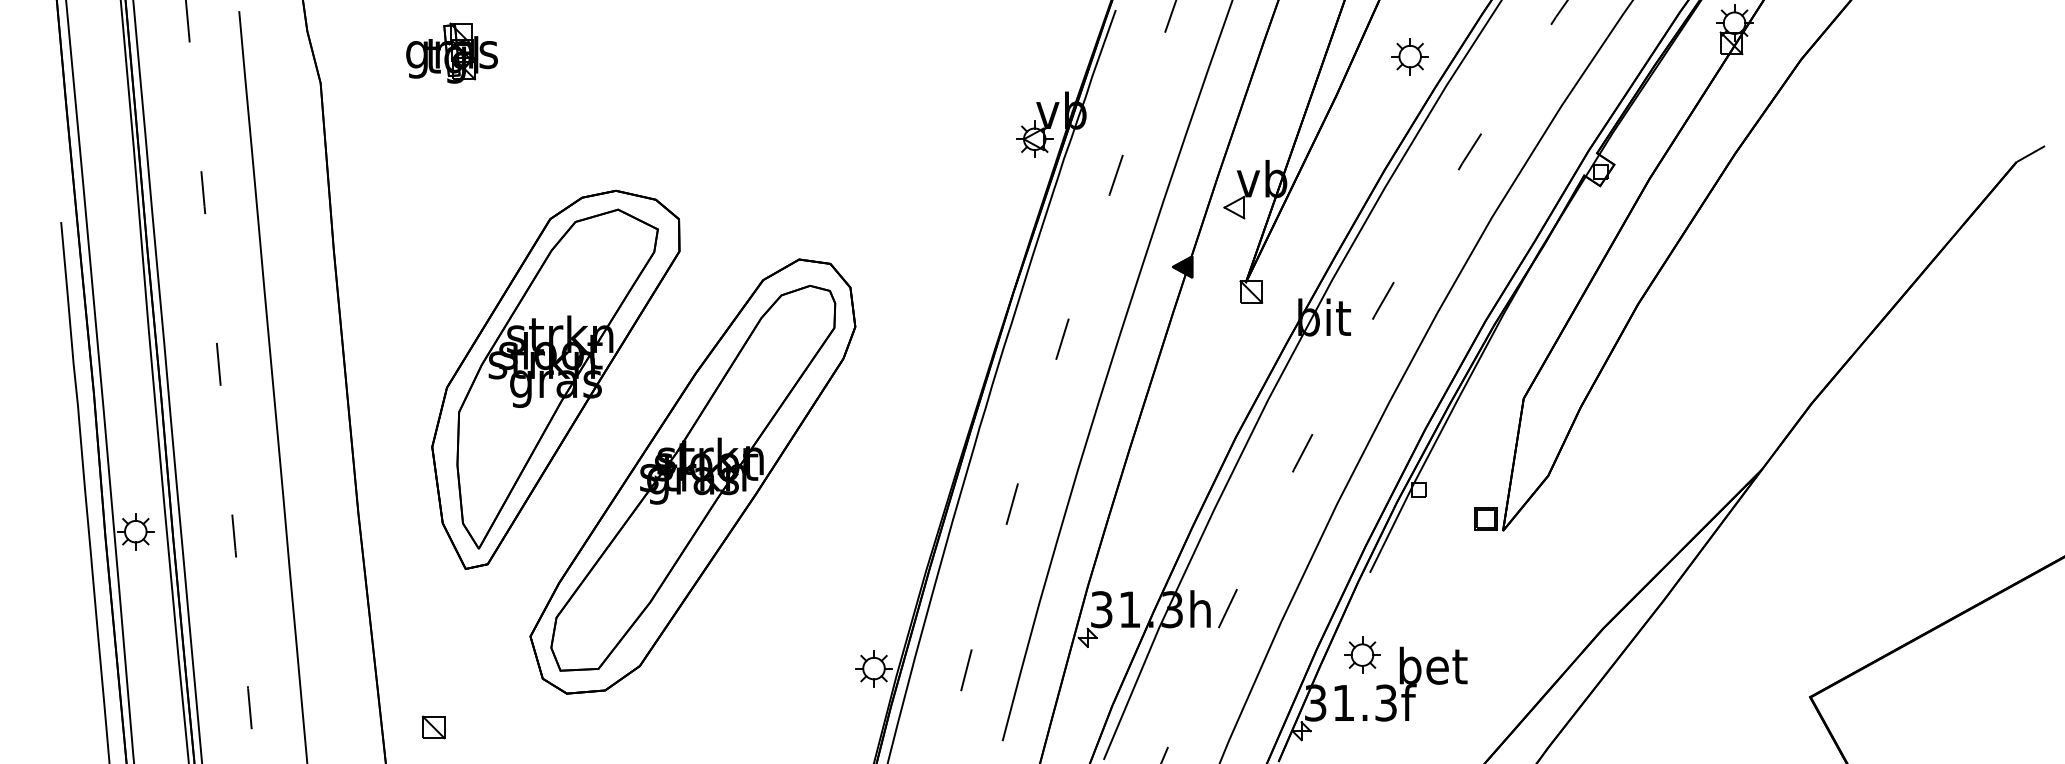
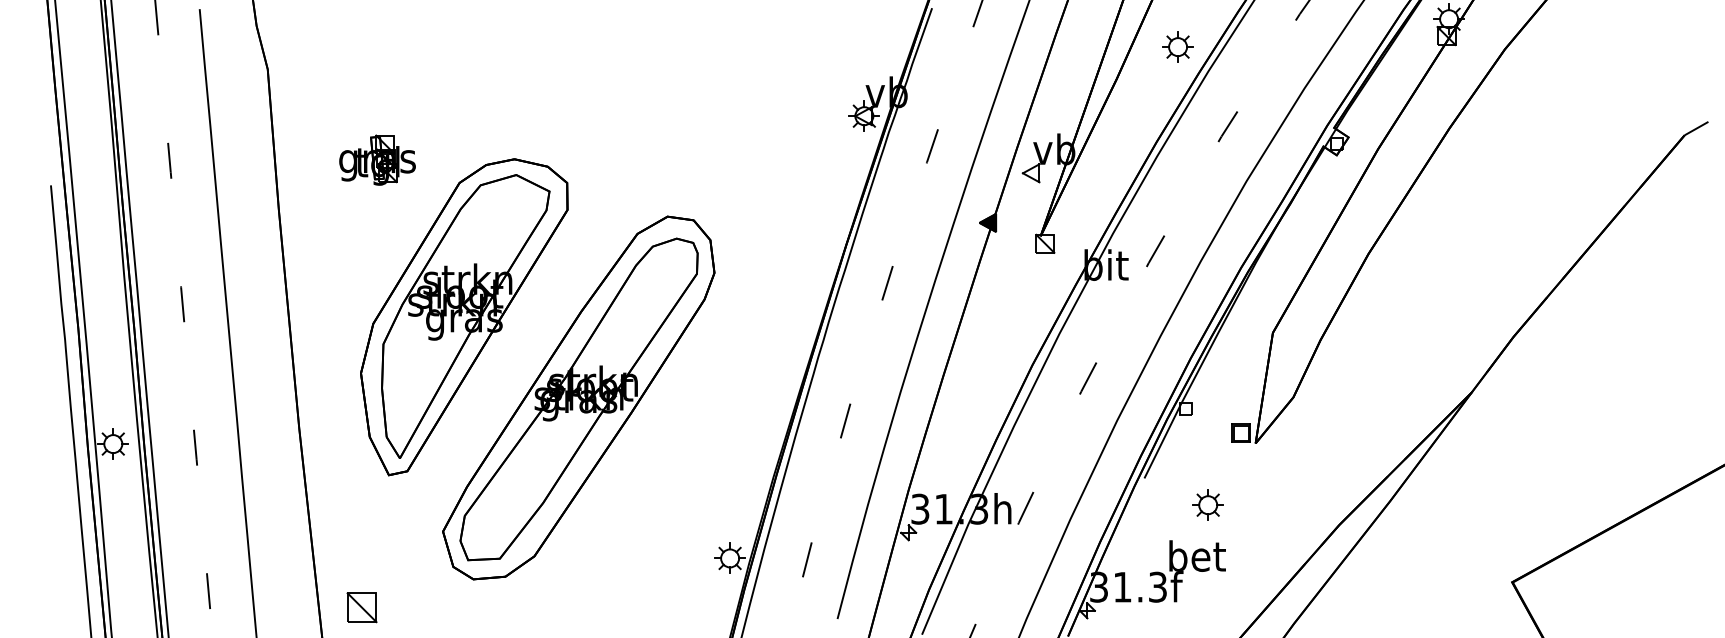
part: (452, 52) -> (377, 159), moved
part: (1361, 654) -> (1207, 504), moved
part: (434, 727) -> (362, 607), size x1.6

